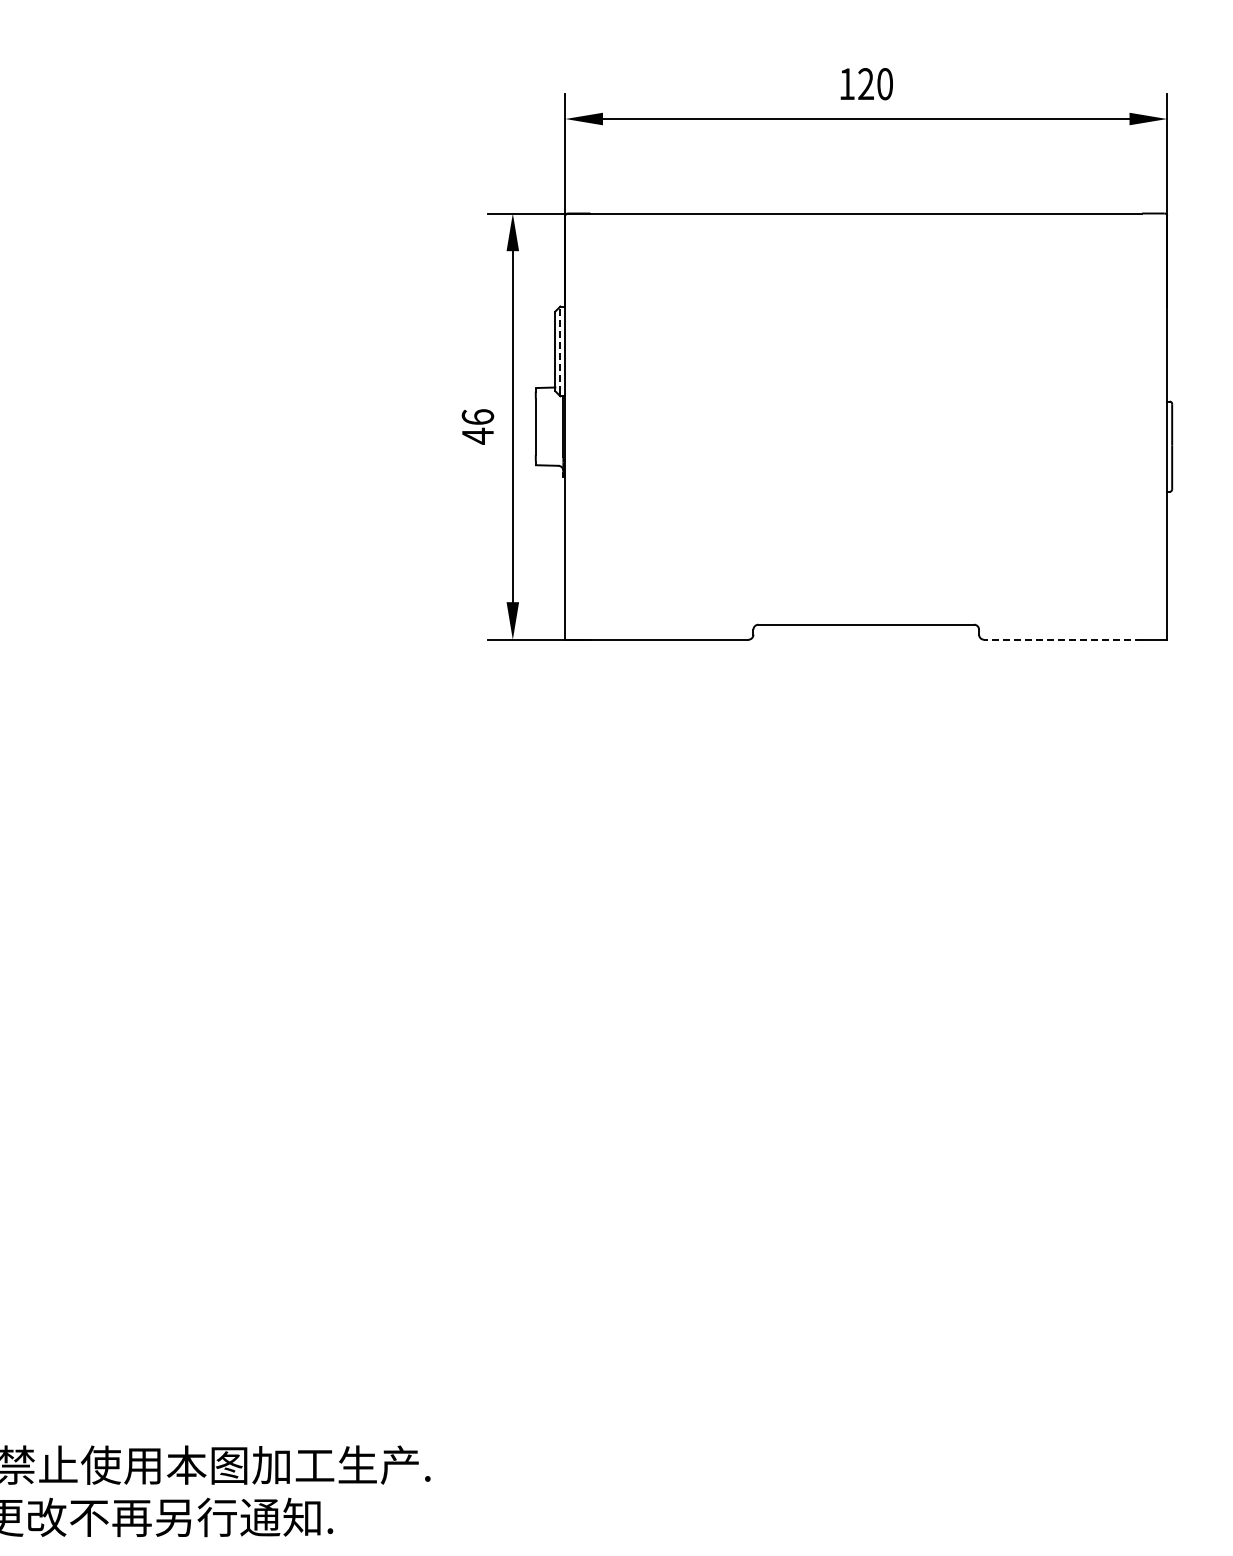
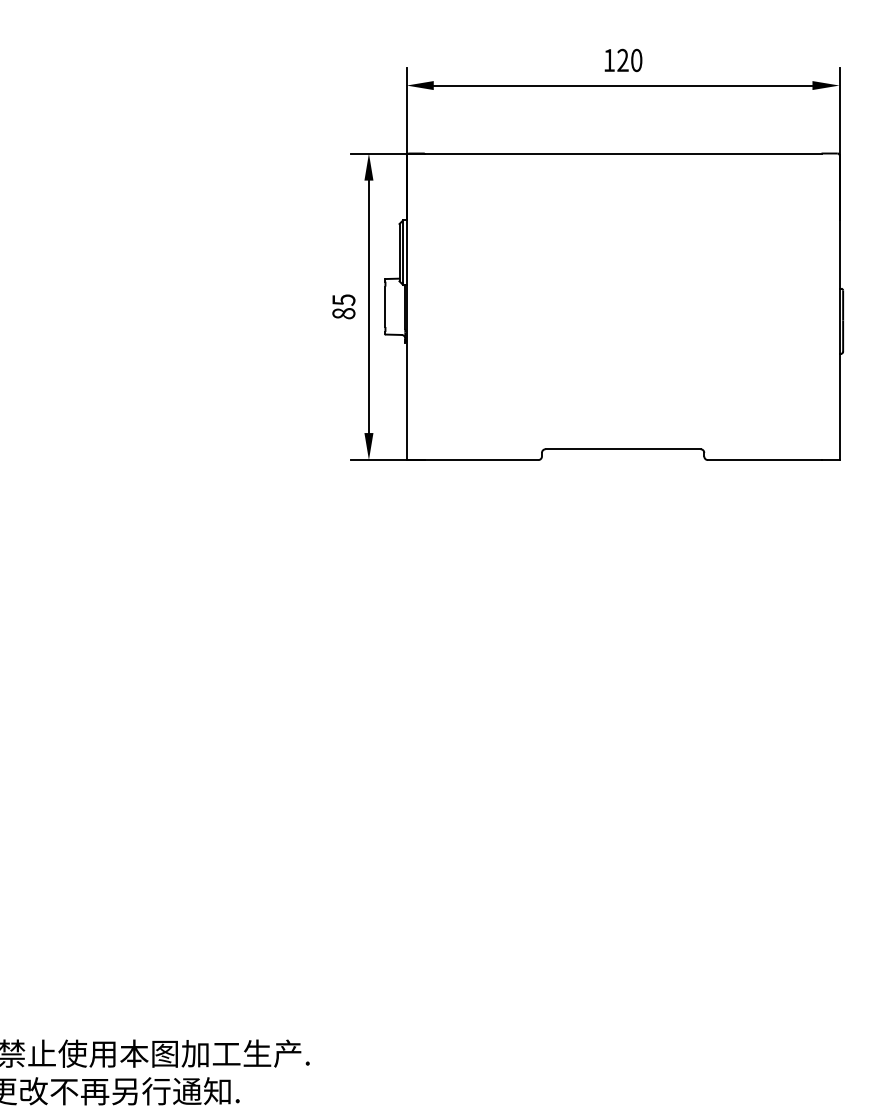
line: (560, 349) -> (403, 251), dashed -> solid
text: (477, 426) -> (343, 306), 46 -> 85
line: (1063, 639) -> (764, 459), dashed -> solid

